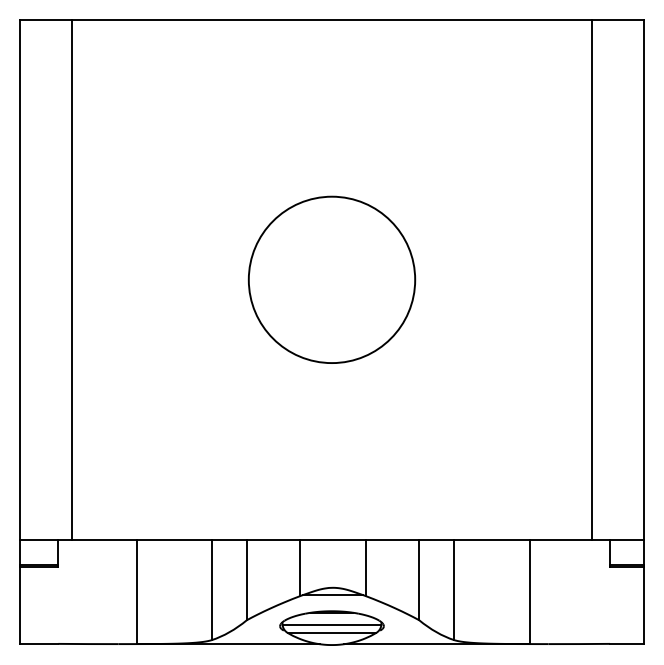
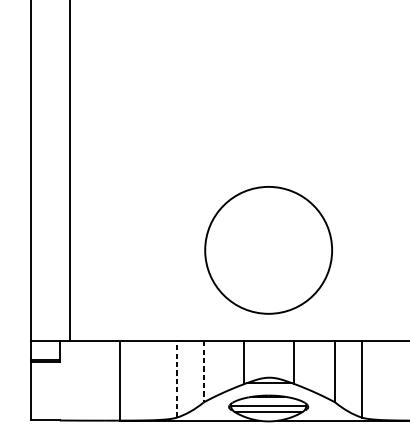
circle: (331, 279) -> (268, 250), moved
line: (246, 580) -> (203, 372), solid -> dashed
line: (211, 589) -> (176, 378), solid -> dashed

